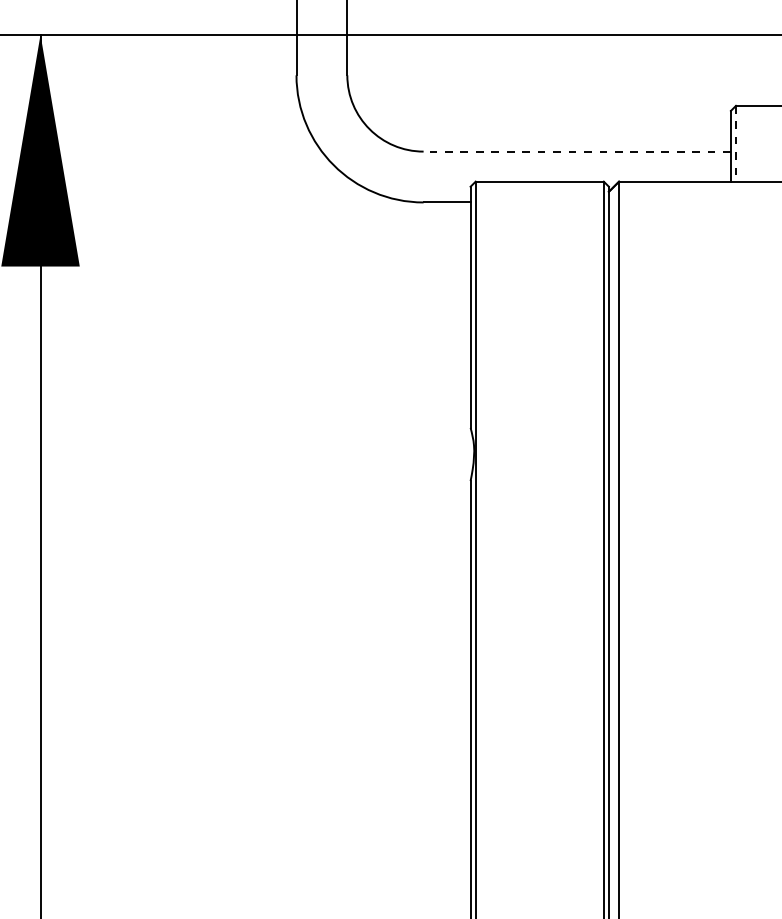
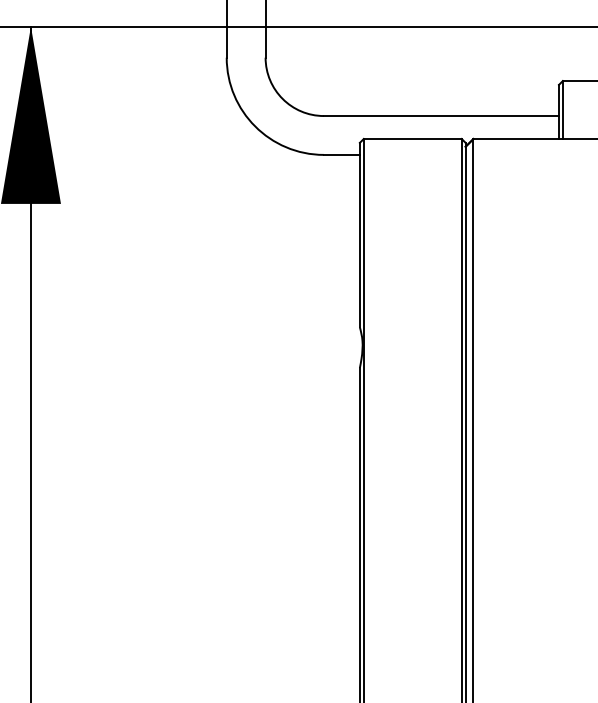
line: (736, 143) -> (563, 109), dashed -> solid
line: (577, 151) -> (441, 115), dashed -> solid

